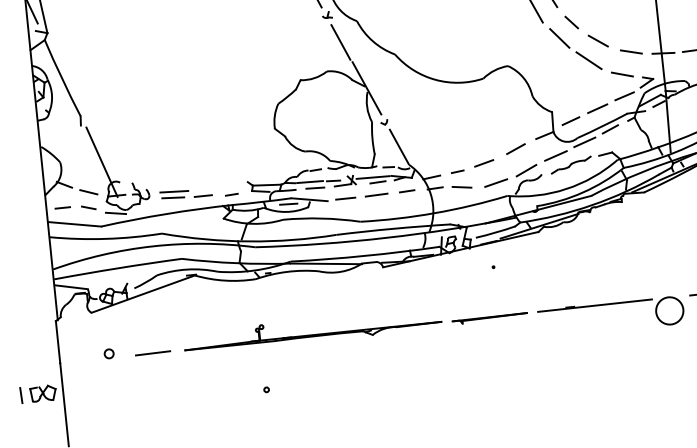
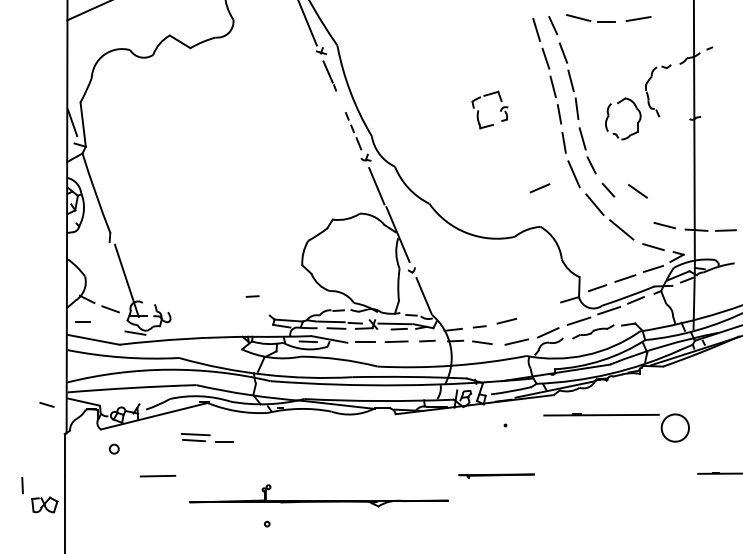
line: (597, 41) -> (637, 191), moved
line: (515, 149) -> (539, 188), moved
part: (185, 193) -> (206, 437), moved
line: (231, 194) -> (252, 296), moved
line: (88, 207) -> (46, 404), moved
part: (609, 304) -> (616, 415), moved
part: (312, 330) -> (318, 495), moved
circle: (108, 353) -> (113, 448), moved
line: (21, 395) -> (22, 485), moved

